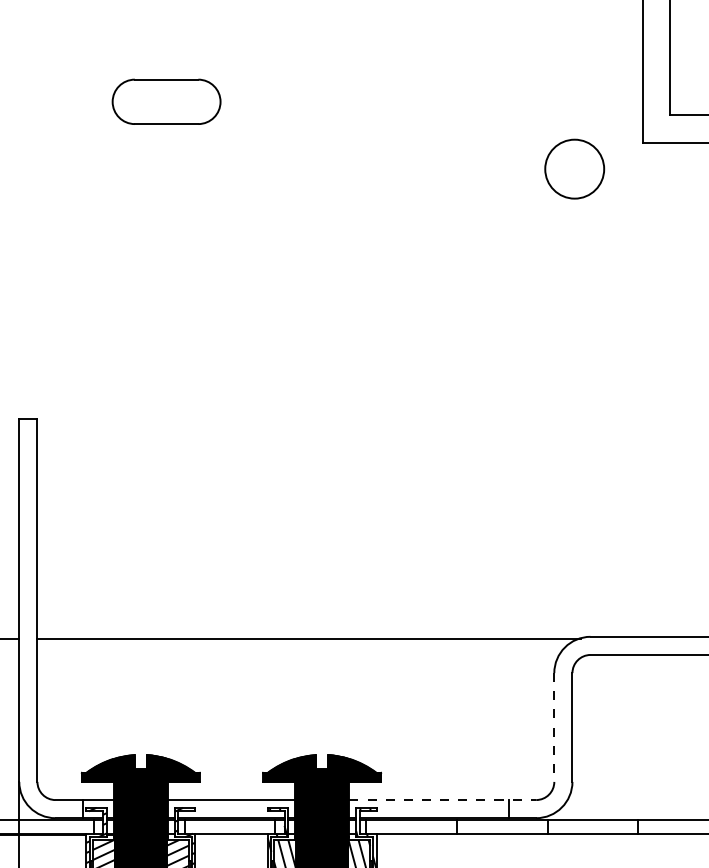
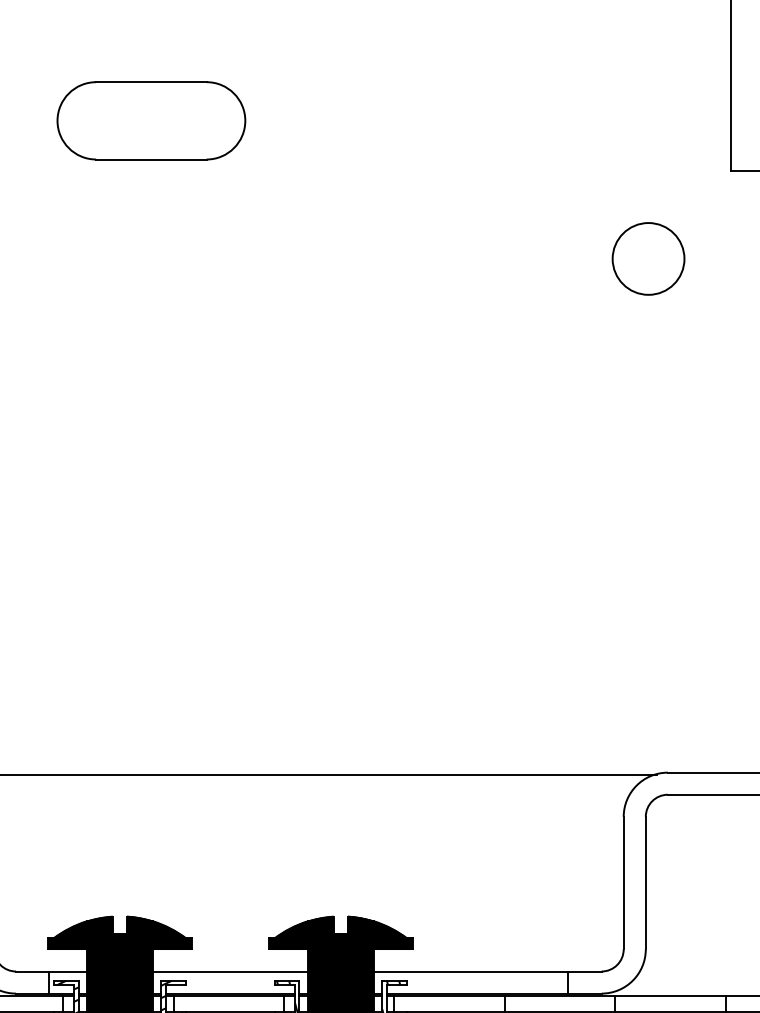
part: (166, 101) -> (151, 120), size x1.43
circle: (574, 168) -> (648, 258), moved
line: (554, 728) -> (623, 884), dashed -> solid
line: (443, 800) -> (488, 972), dashed -> solid

